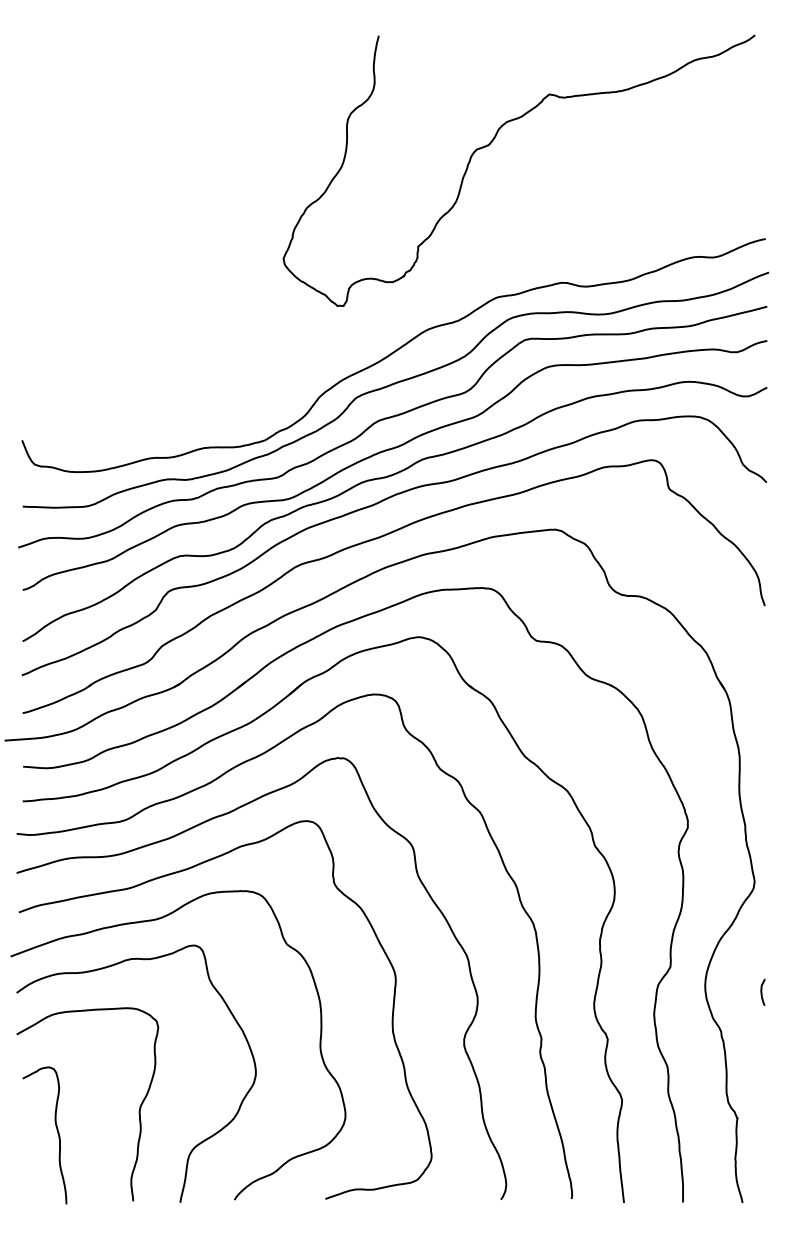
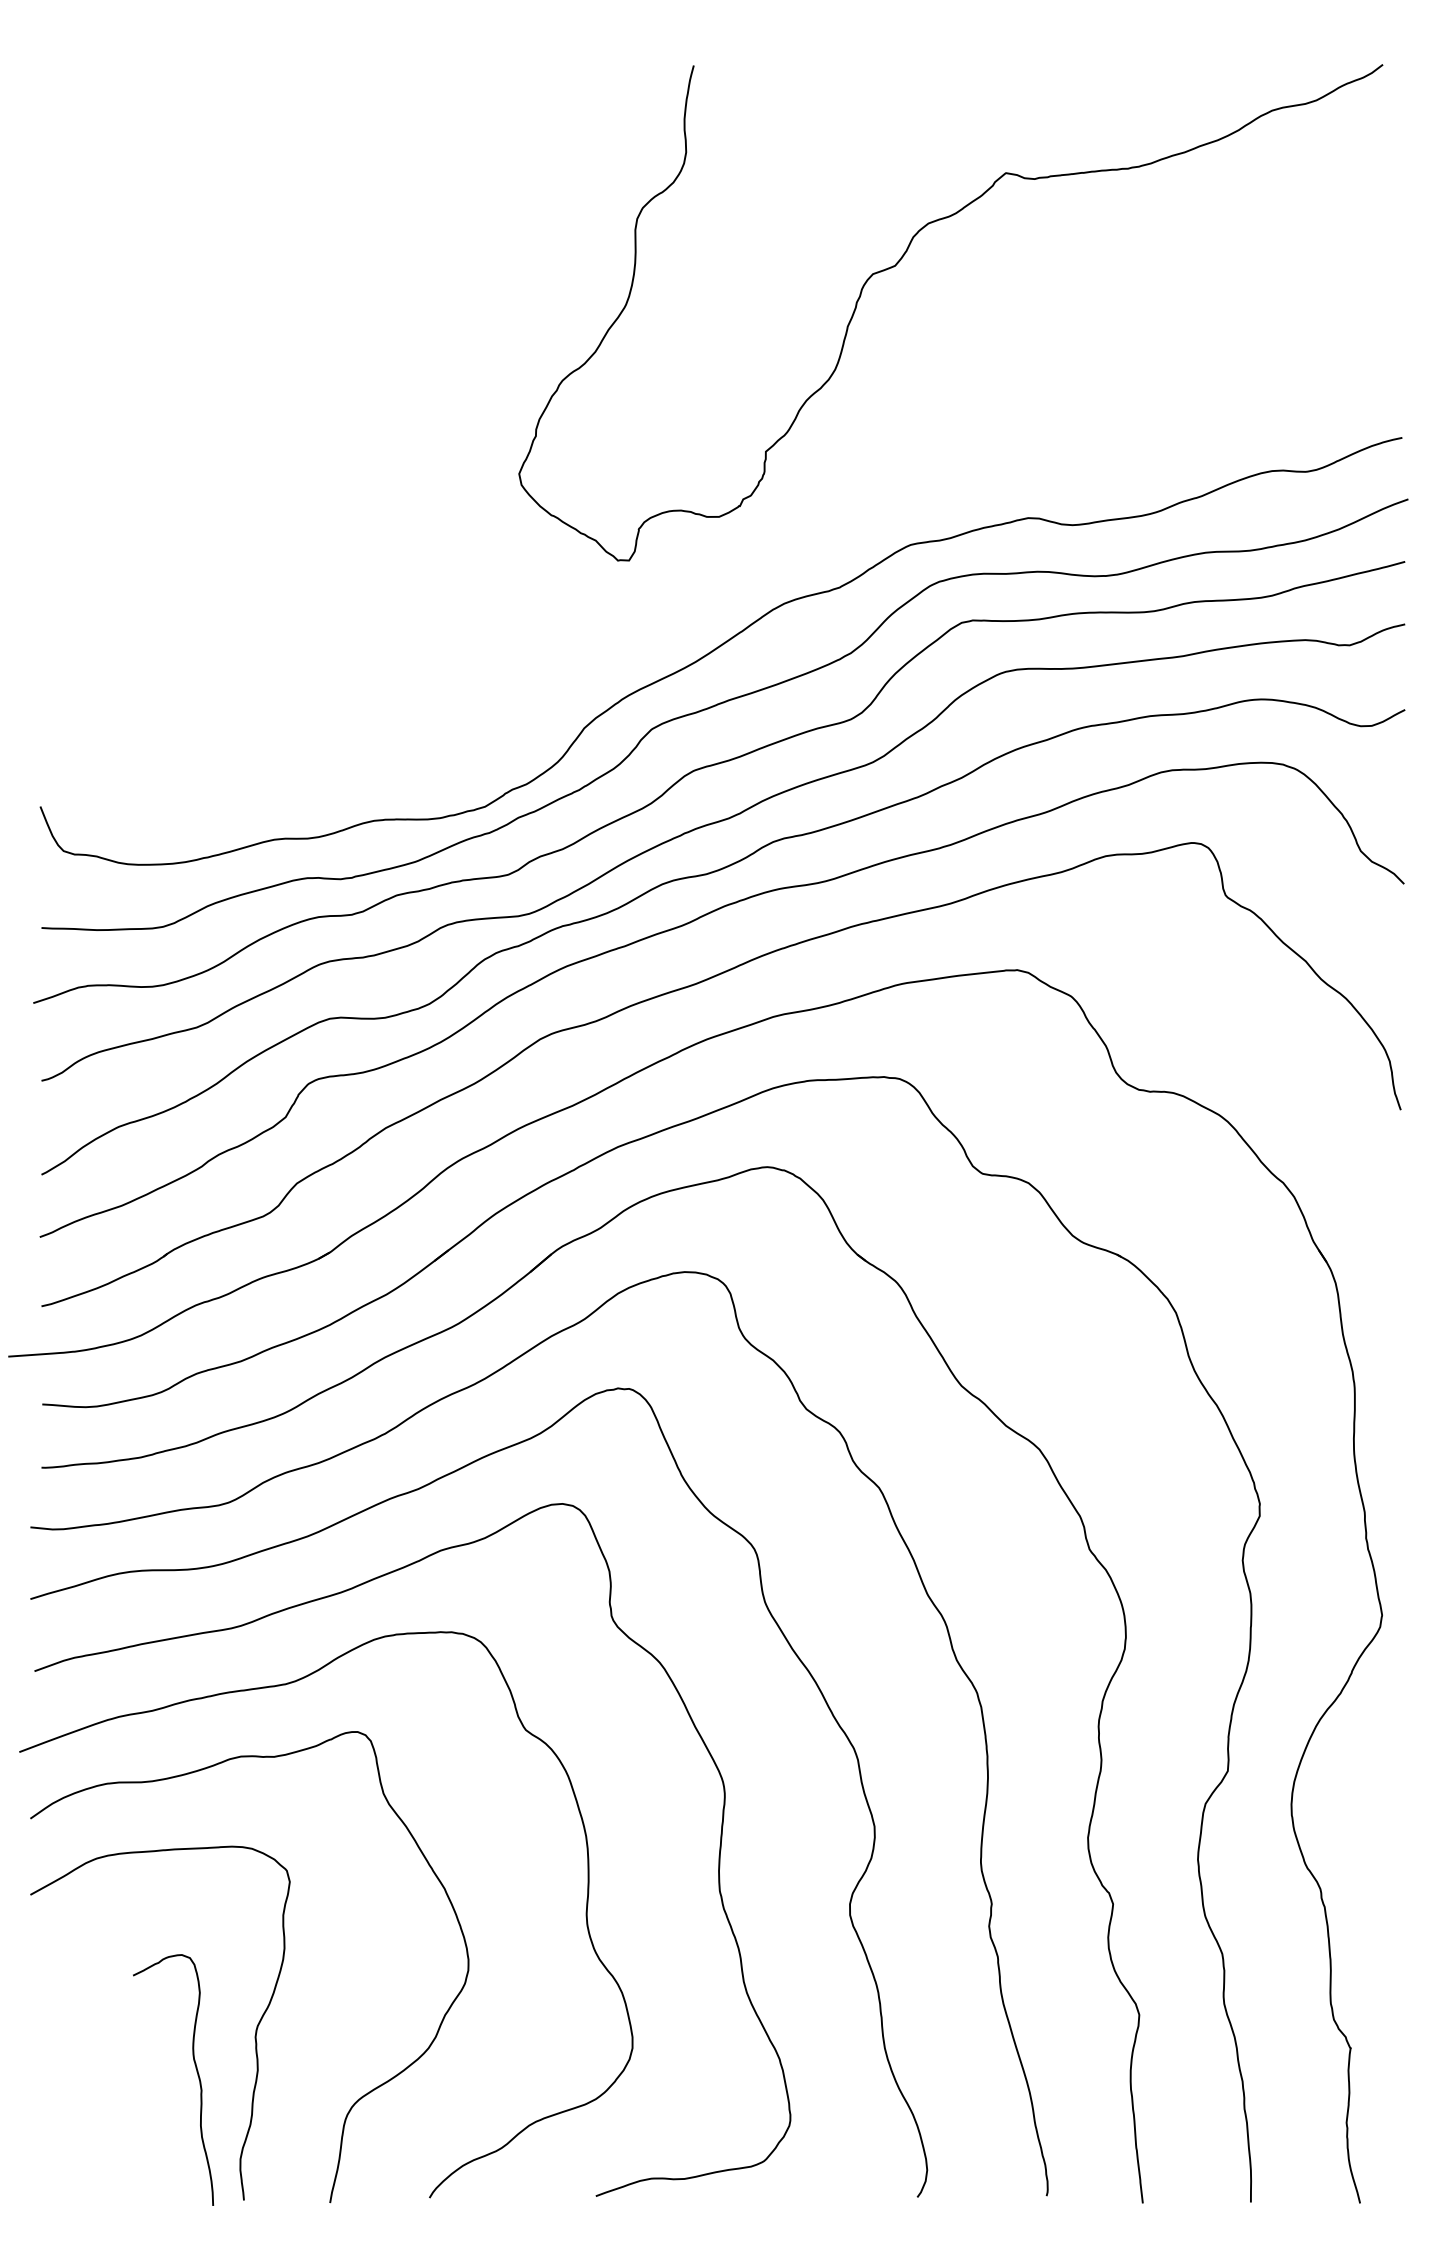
curve: (762, 991) -> (1396, 1816), removed
curve: (56, 1130) -> (194, 2070), moved

